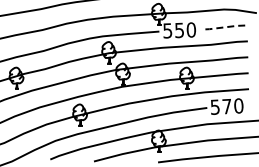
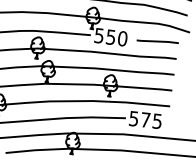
line: (226, 27) -> (157, 41), dashed -> solid
text: (238, 105) -> (157, 120), 570 -> 575

